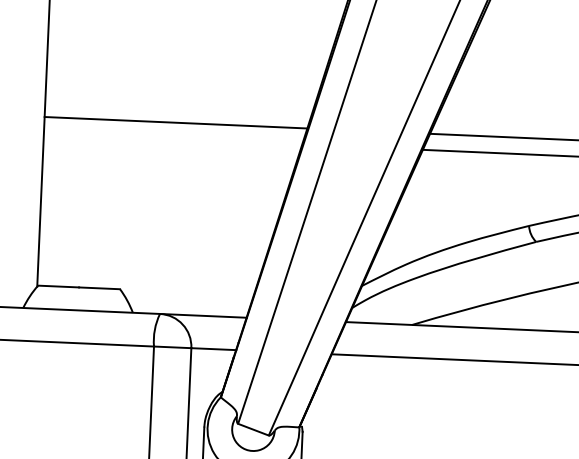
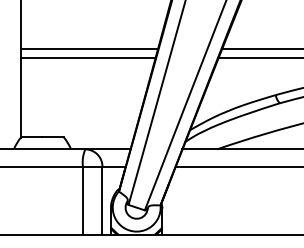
line: (171, 138) -> (87, 57), added

